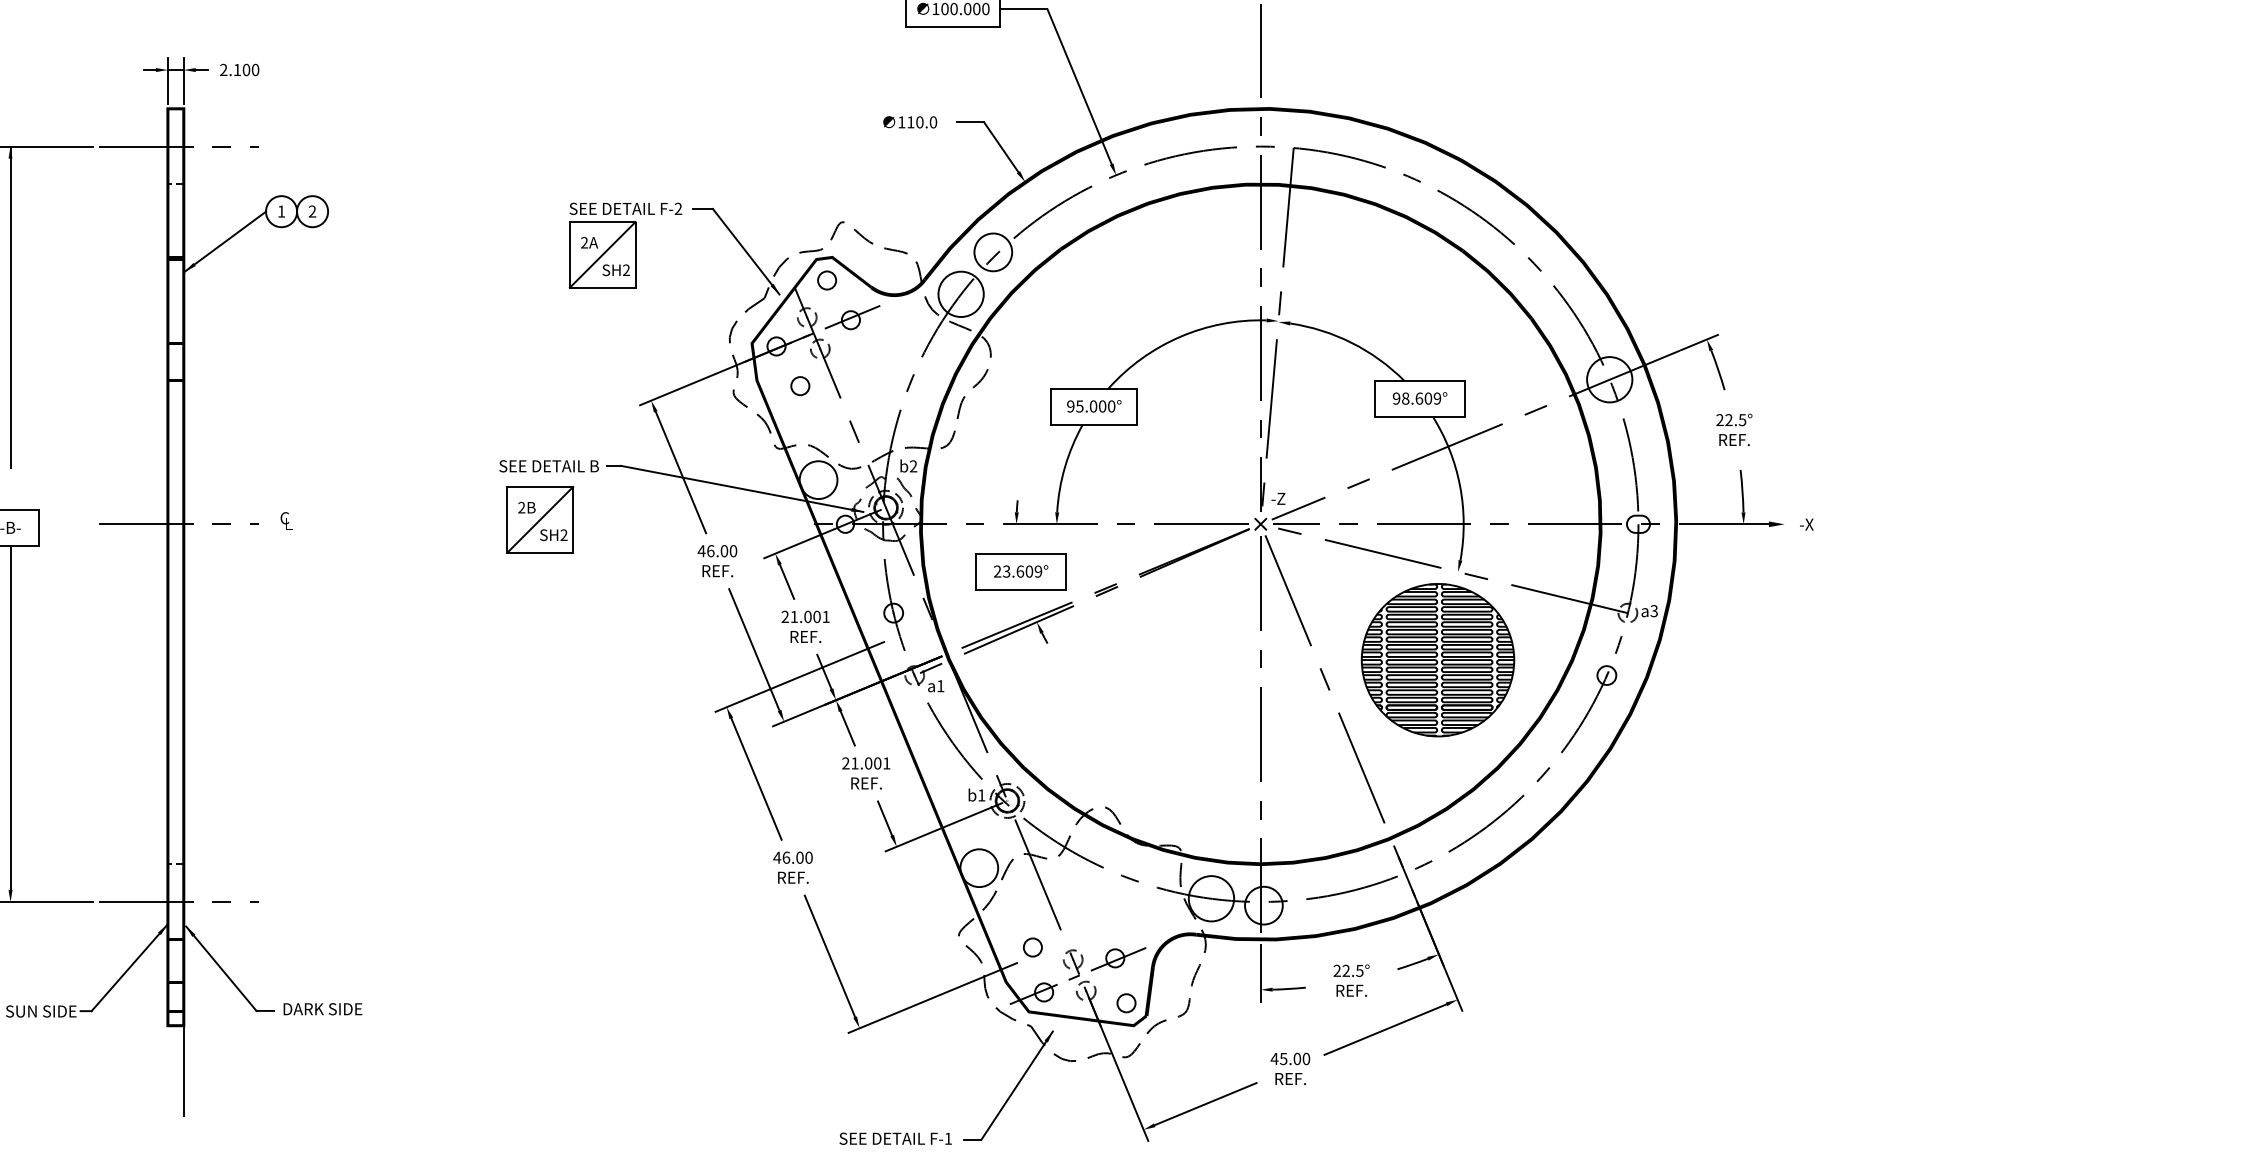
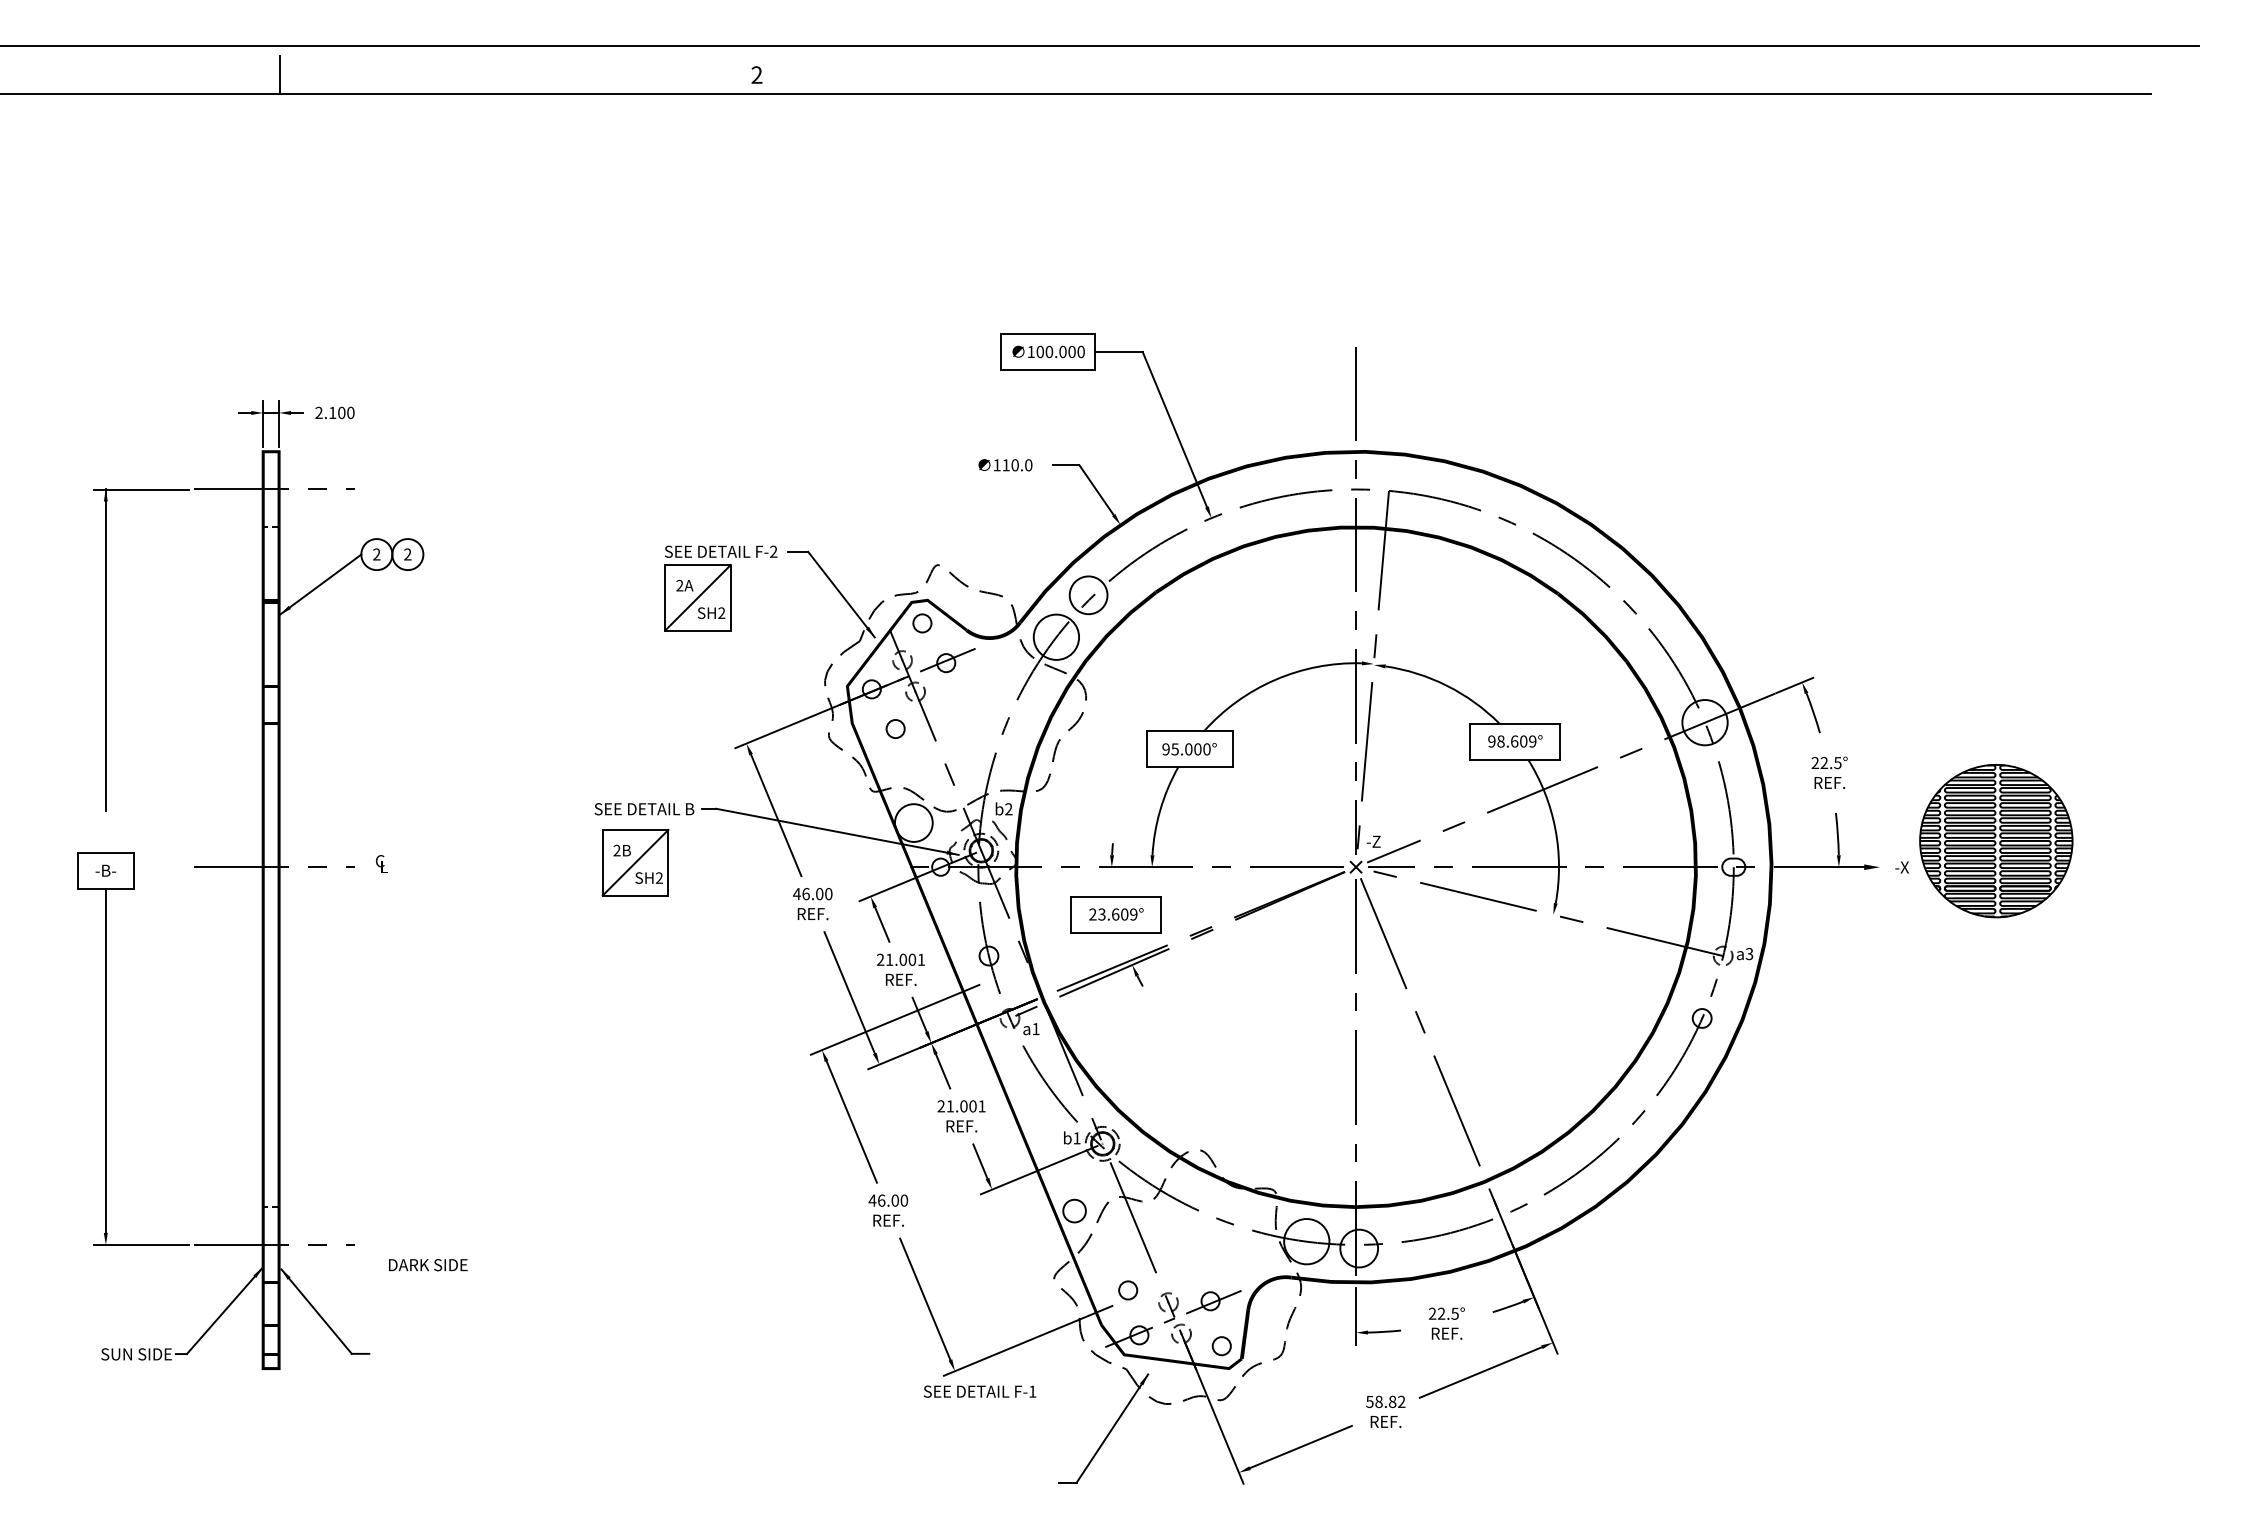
text: (281, 211) -> (376, 554), 1 -> 2
part: (1438, 660) -> (1996, 841), moved
circle: (979, 867) -> (1074, 1210), size x0.6
text: (323, 1009) -> (428, 1265), moved
line: (184, 1058) -> (279, 1401), removed
text: (1290, 1058) -> (1385, 1401), 45.00 -> 58.82
text: (896, 1138) -> (980, 1391), moved

